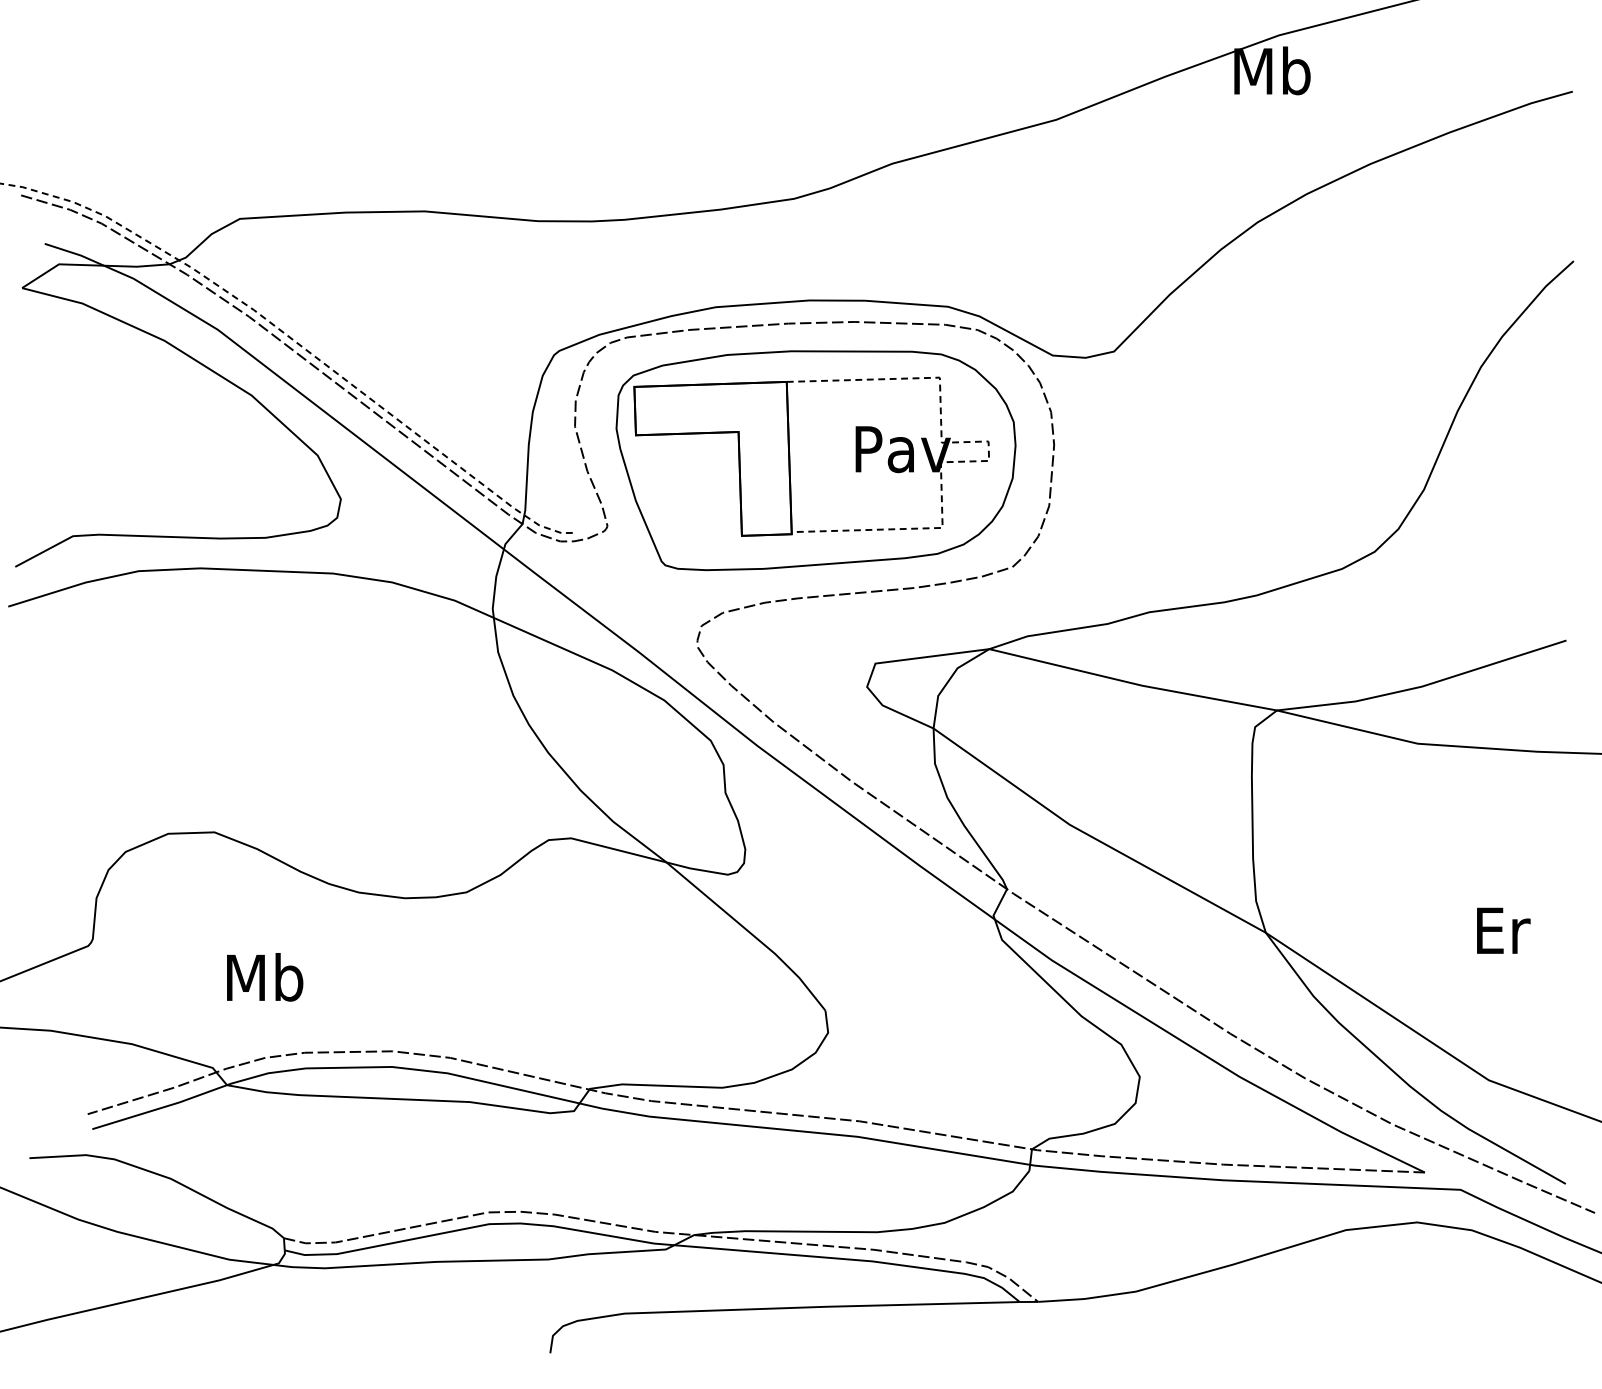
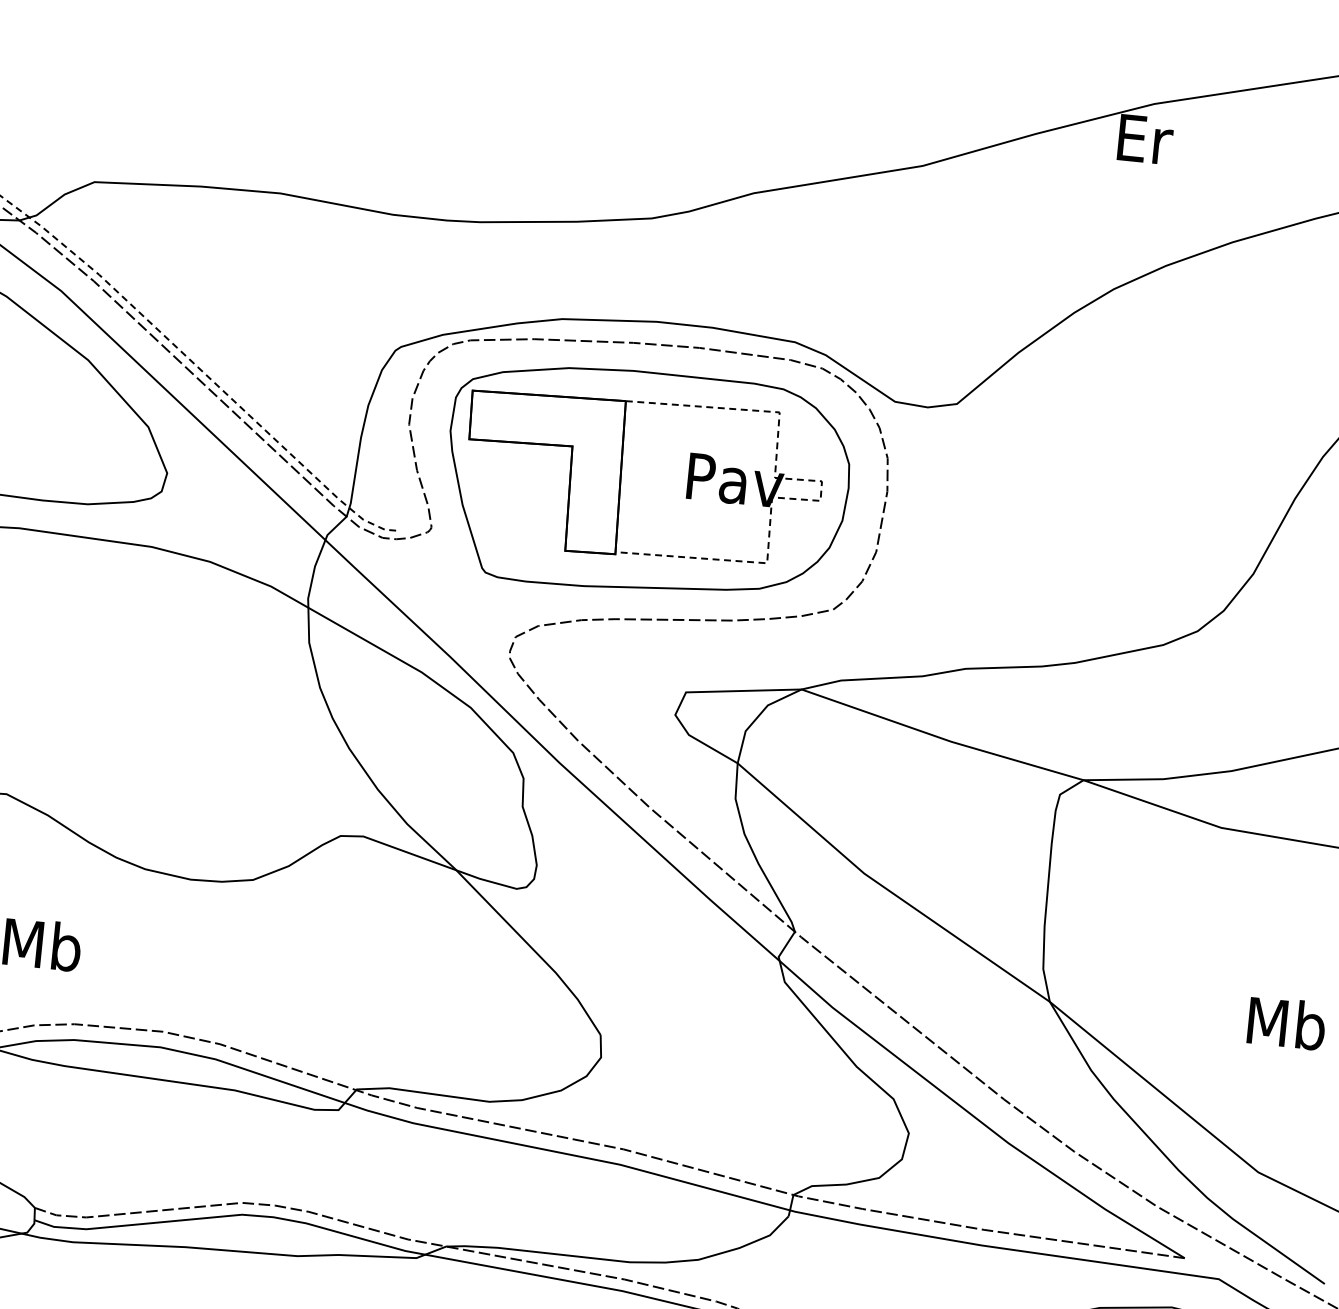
text: (1272, 70) -> (1144, 138), Mb -> Er
text: (1502, 929) -> (1287, 1022), Er -> Mb

